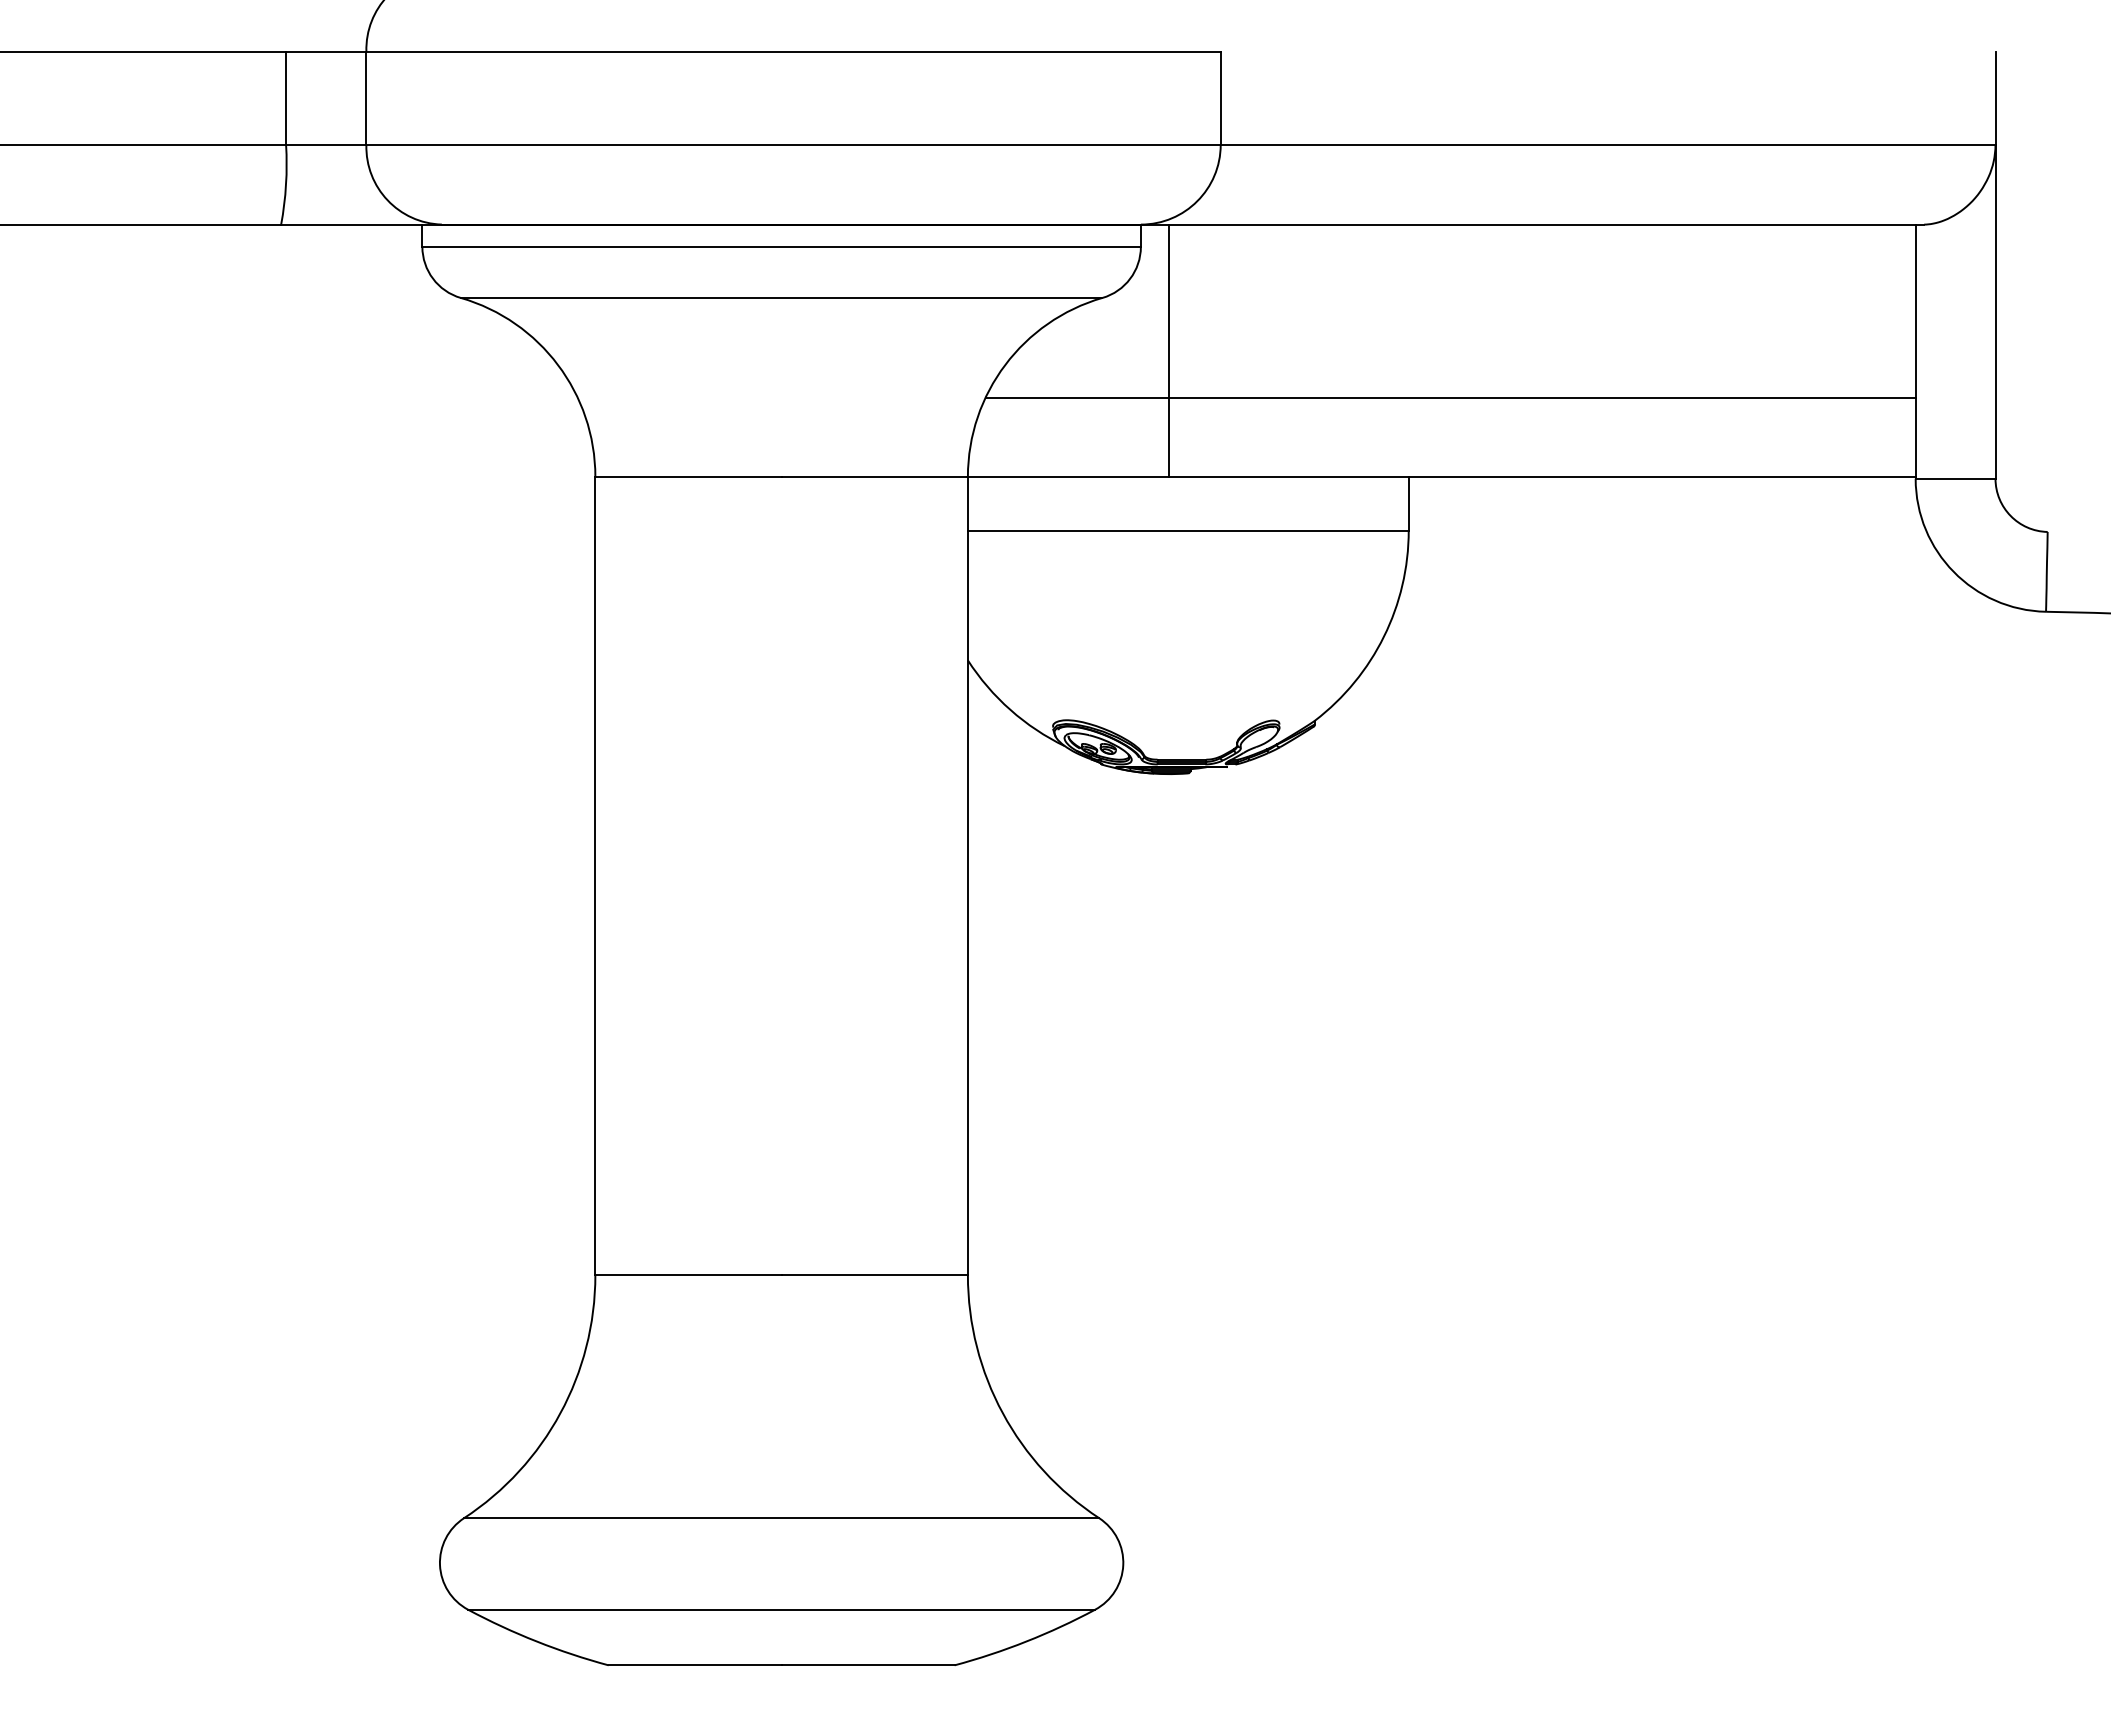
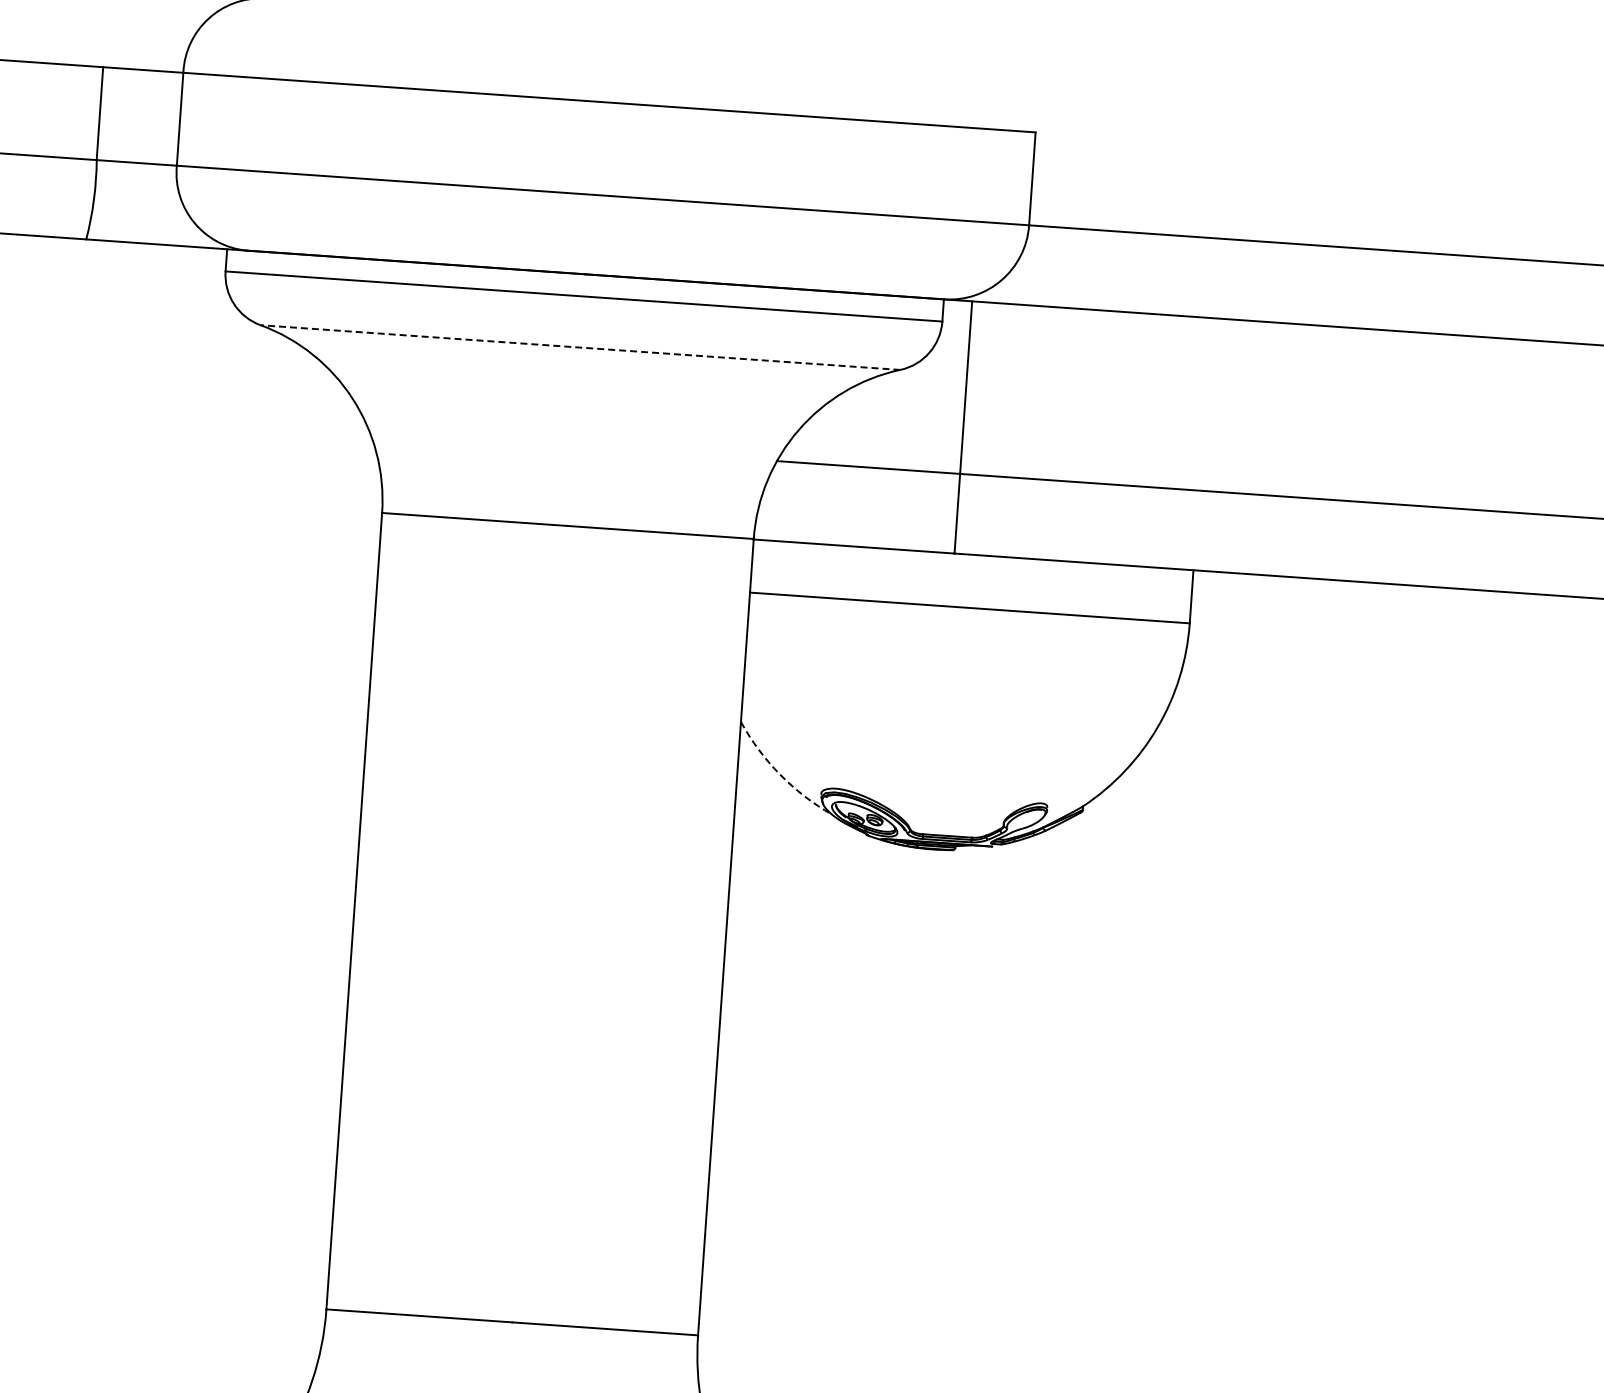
line: (781, 298) -> (580, 348), solid -> dashed
arc: (1010, 709) -> (780, 773), solid -> dashed

